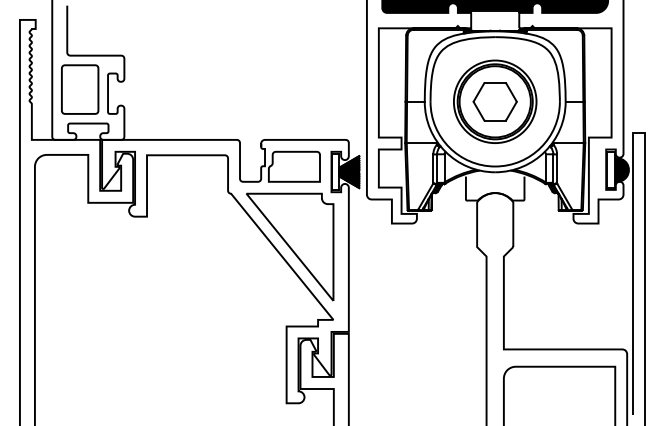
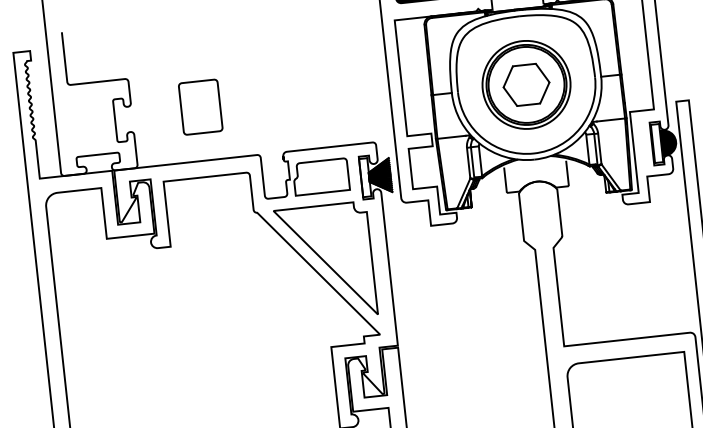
part: (80, 89) -> (201, 107), moved

